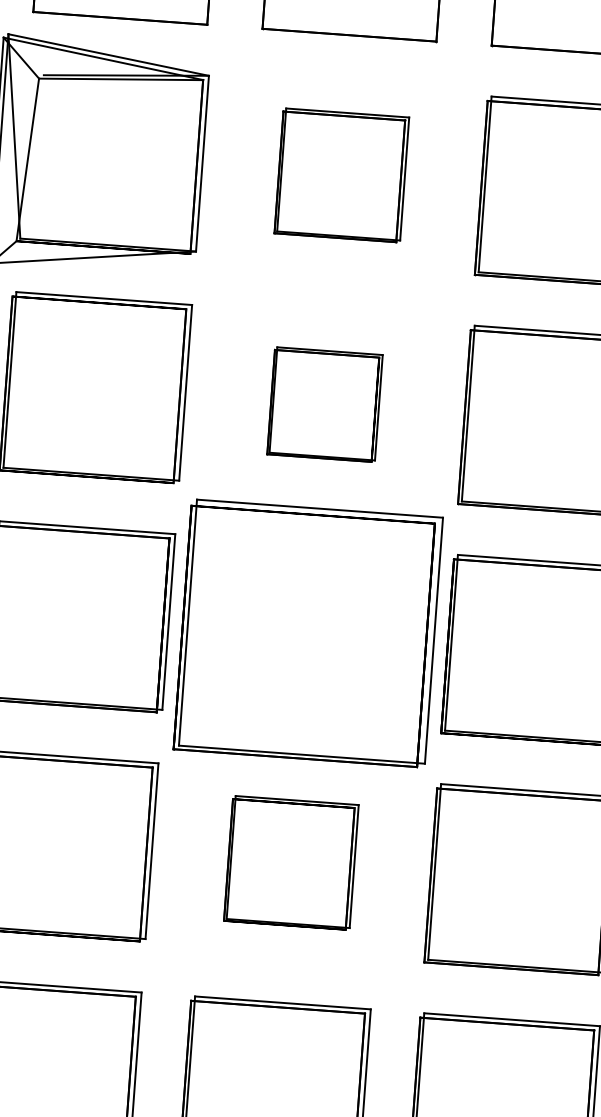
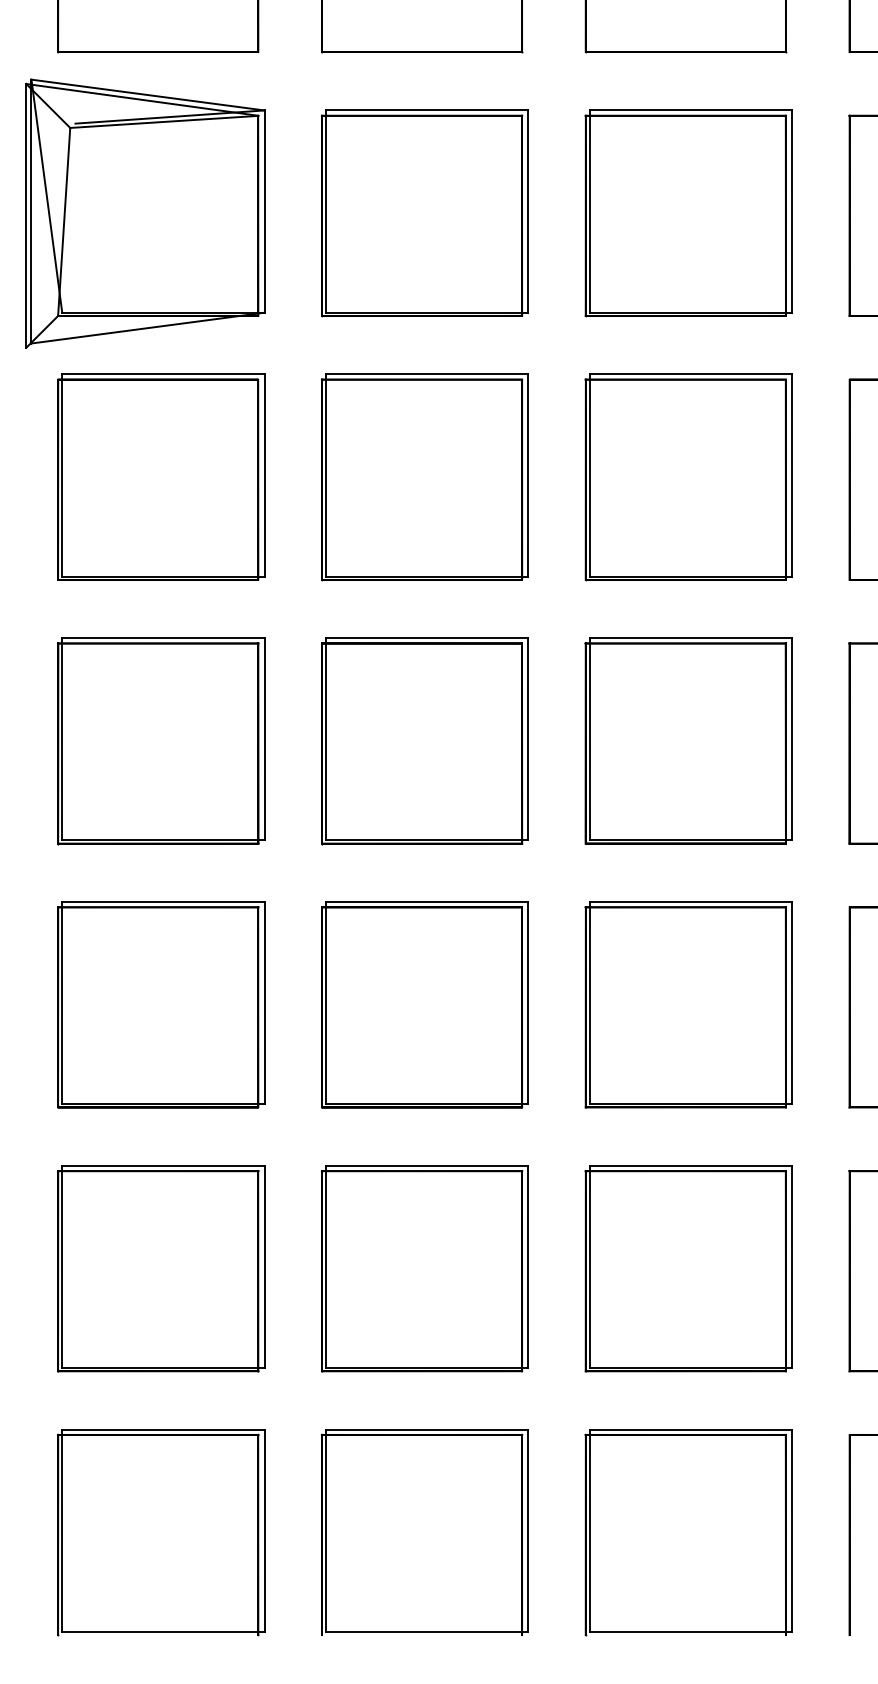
part: (341, 175) -> (424, 213), size x1.43
part: (324, 404) -> (424, 477), size x1.67
part: (307, 634) -> (424, 741), size x0.71
part: (290, 862) -> (424, 1004), size x1.43

